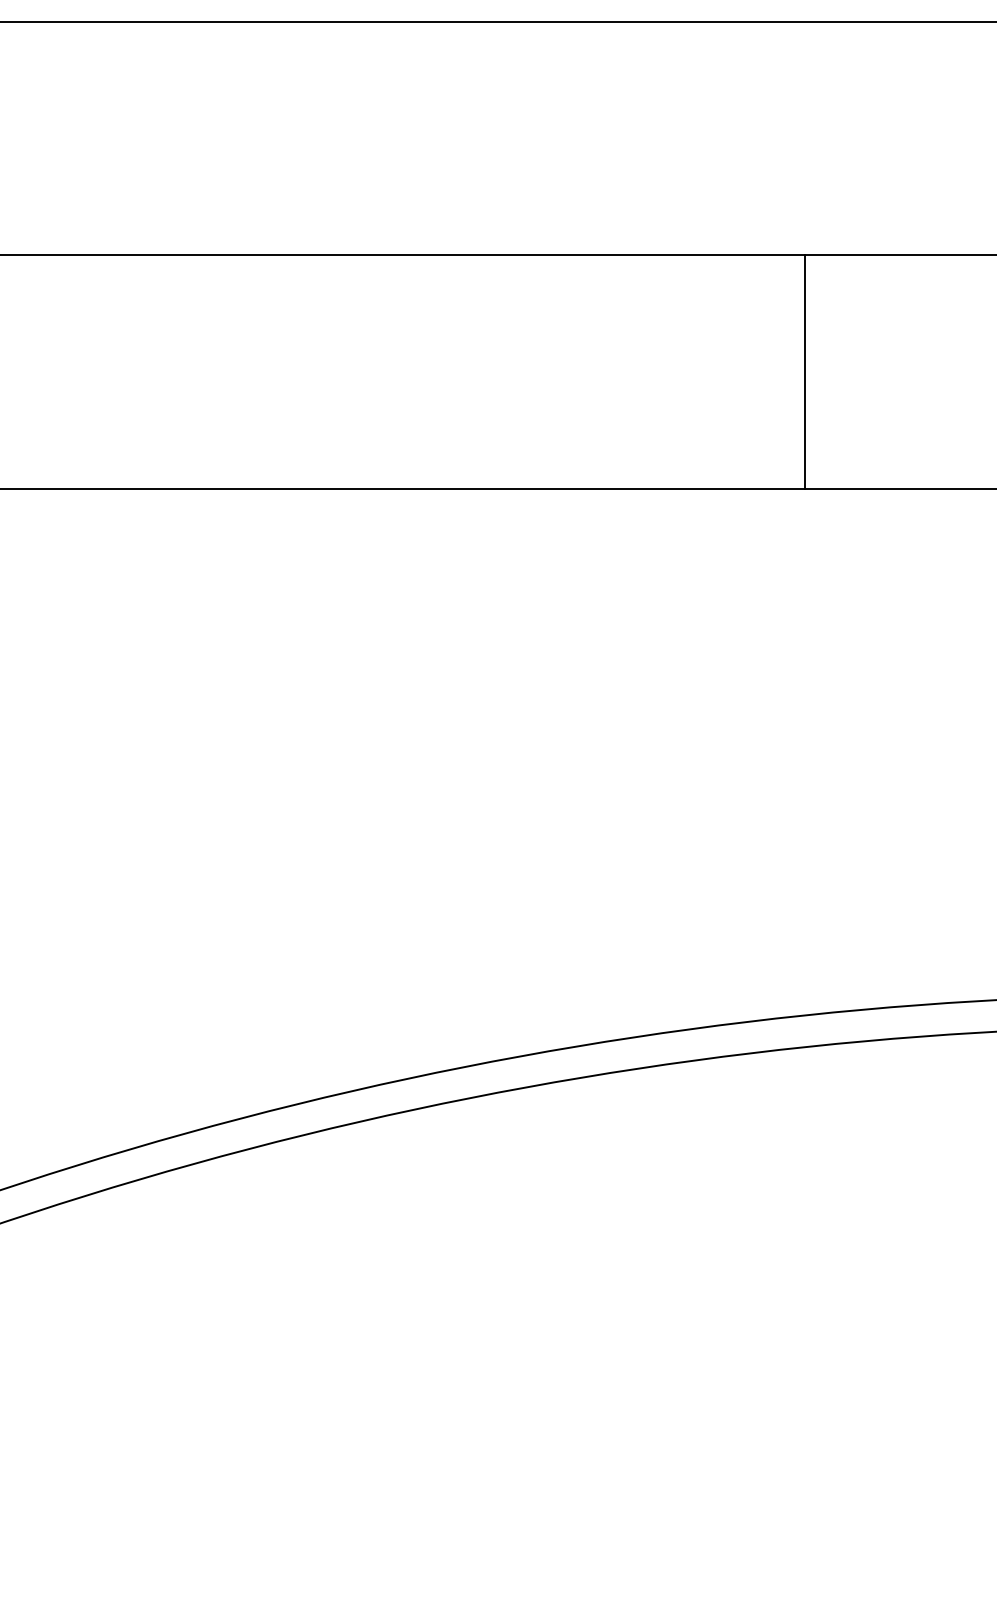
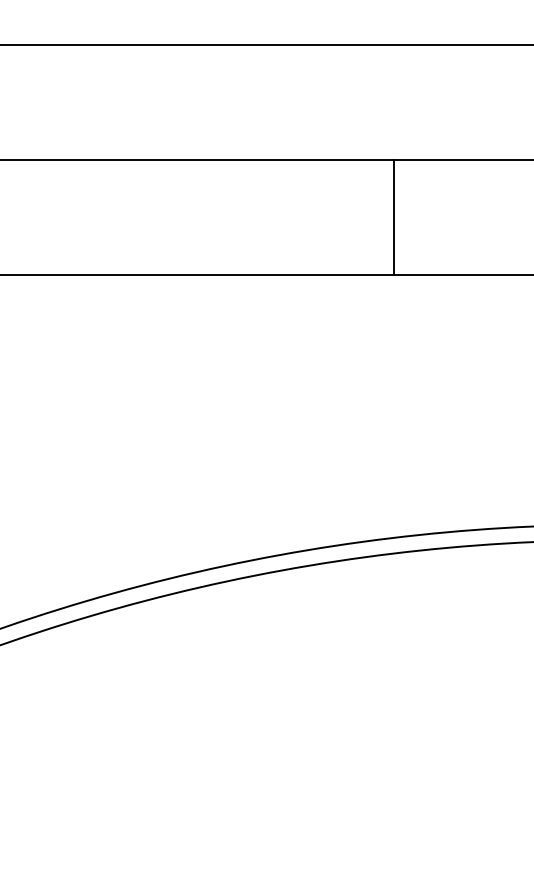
line: (805, 371) -> (394, 217), moved

